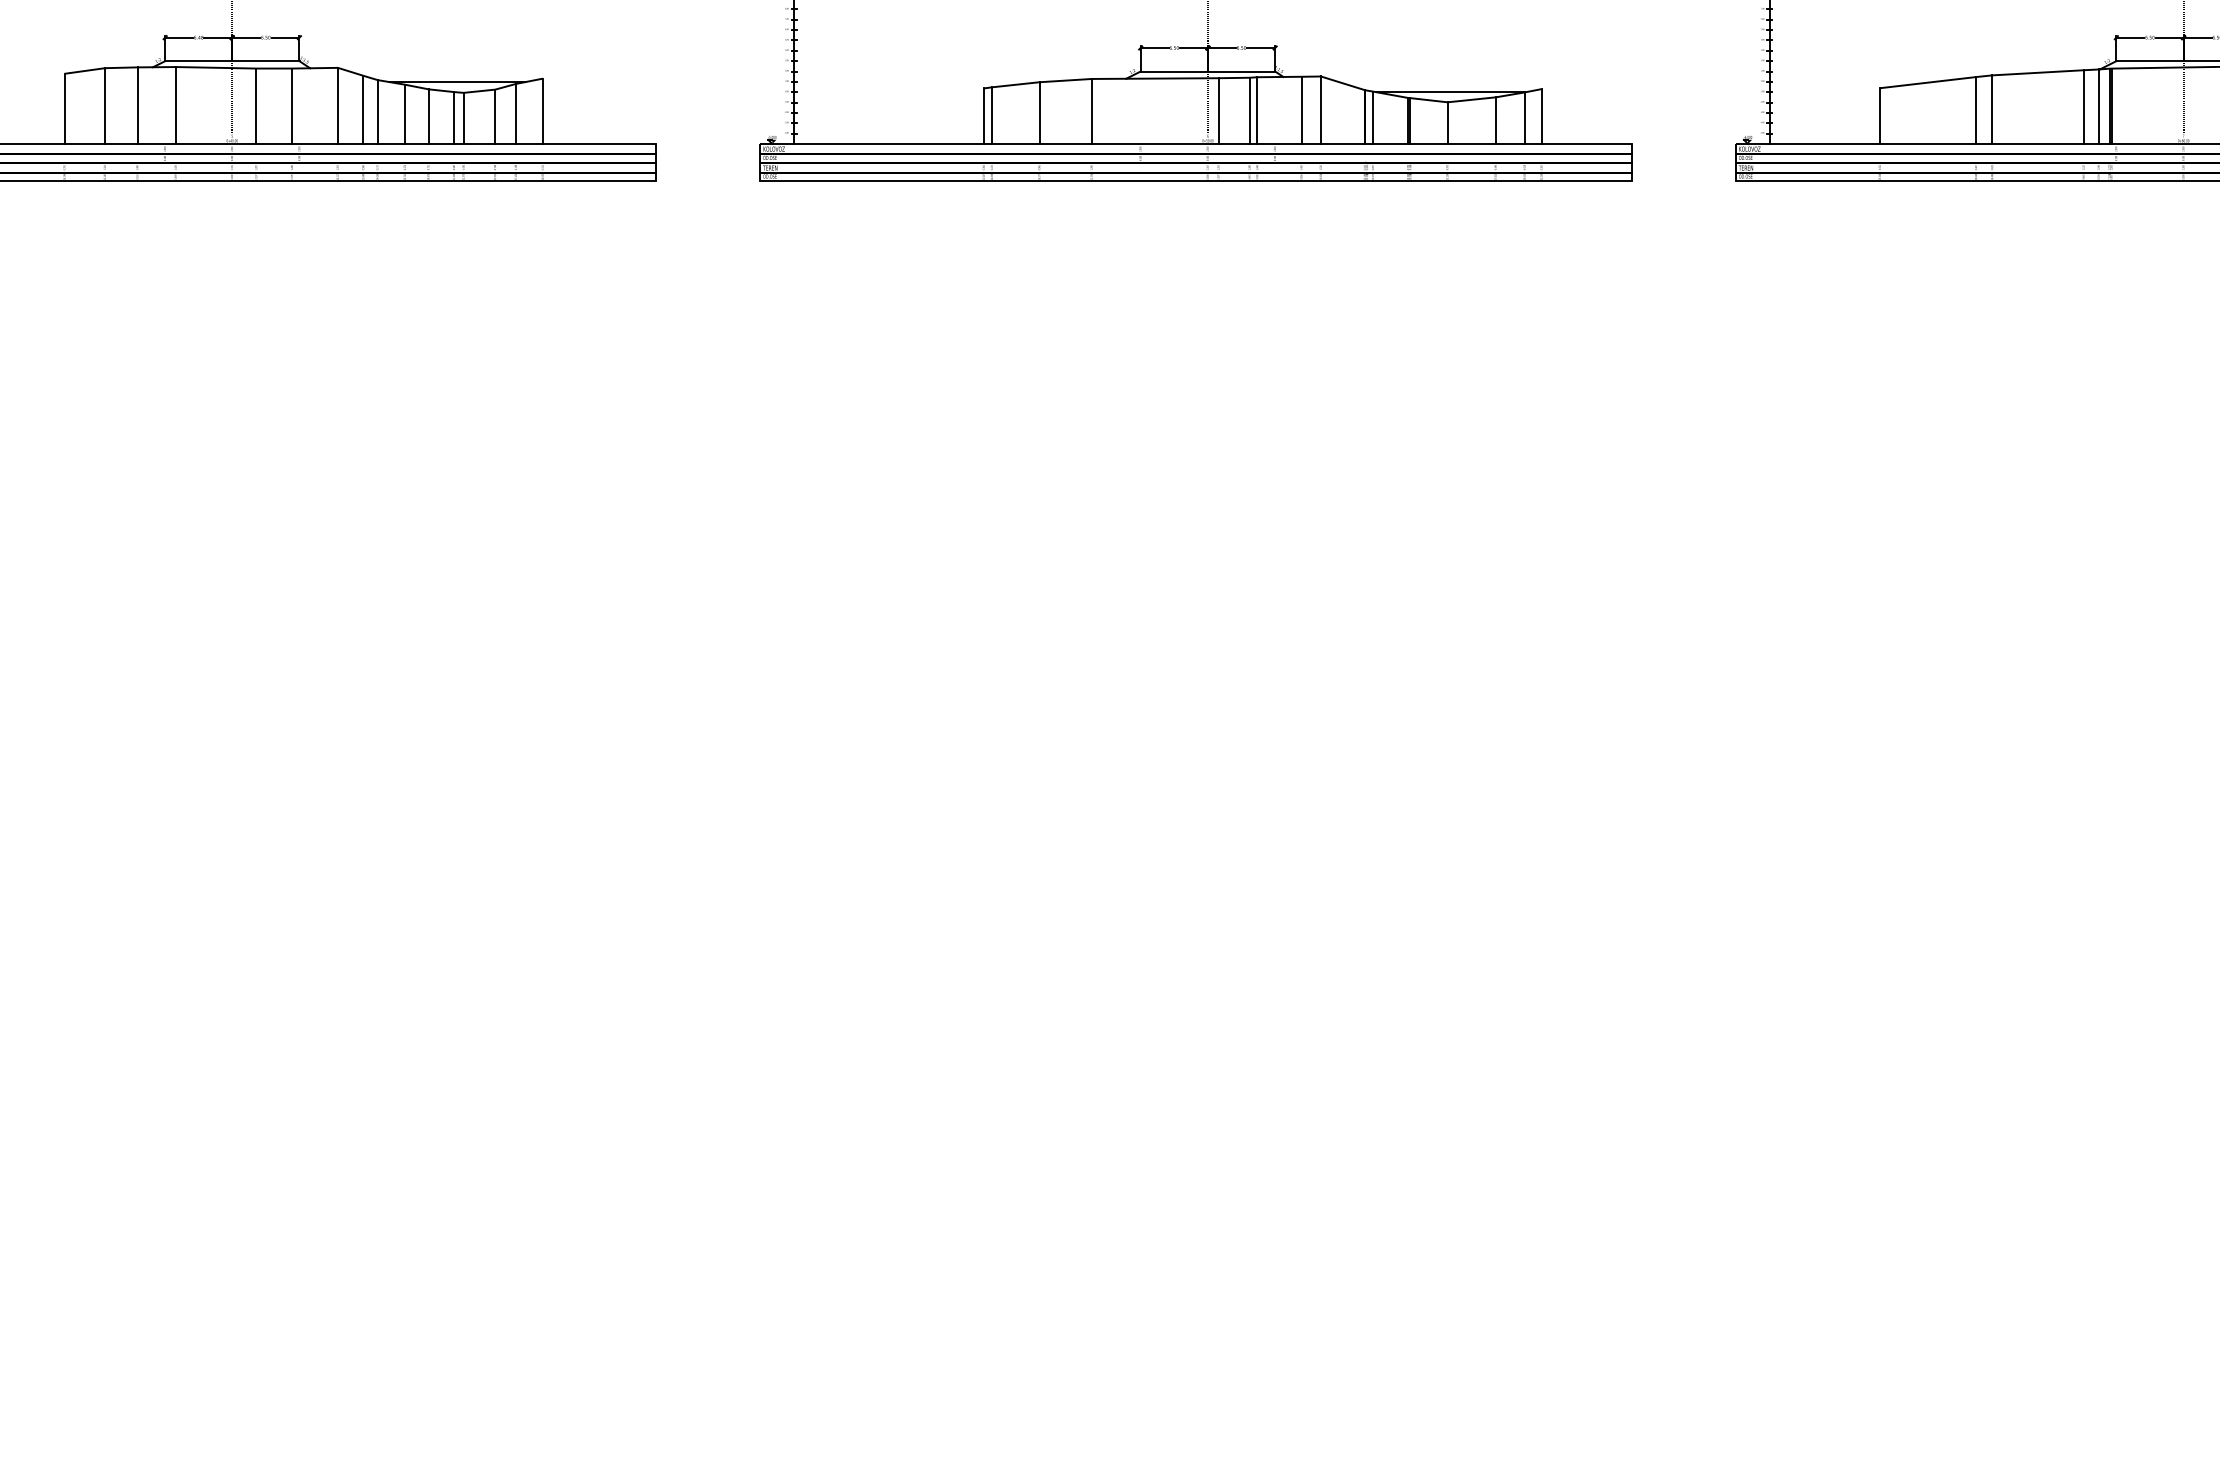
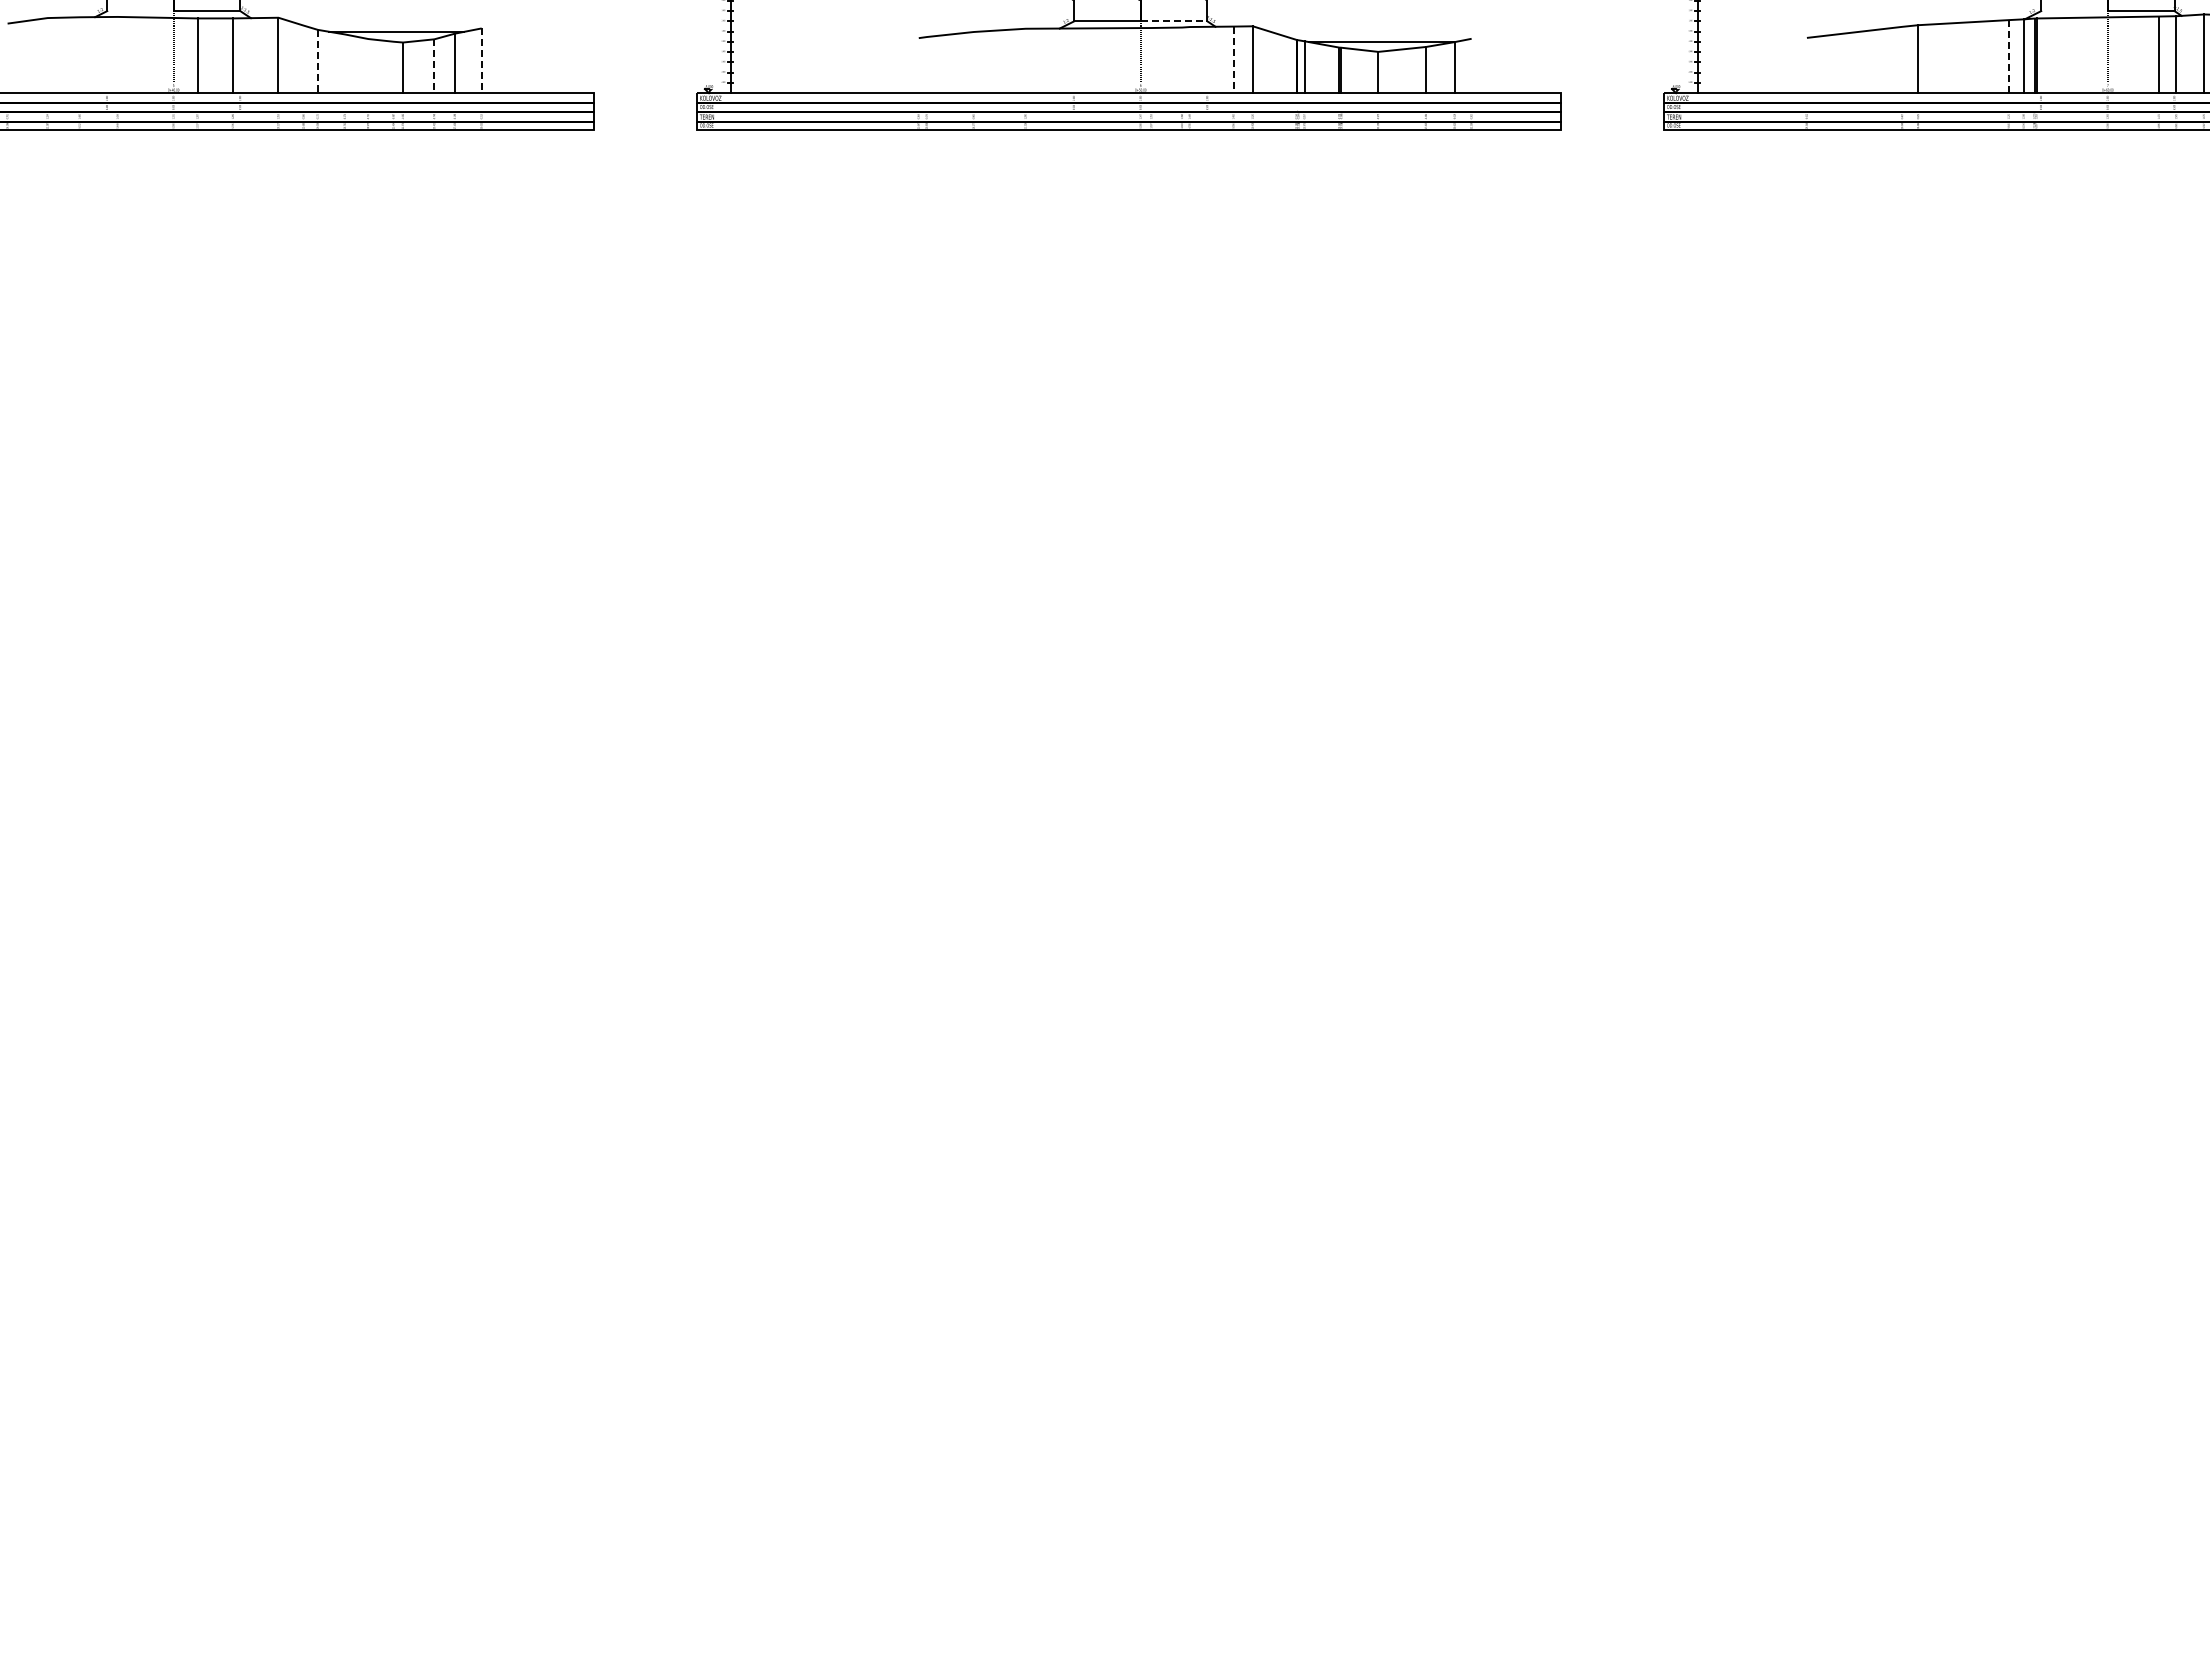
line: (198, 61) -> (140, 11), removed
line: (2149, 61) -> (2074, 11), removed
line: (1241, 71) -> (1174, 21), solid -> dashed
line: (175, 104) -> (117, 54), removed
line: (104, 105) -> (47, 55), removed
line: (137, 105) -> (79, 55), removed
line: (2083, 106) -> (2008, 56), solid -> dashed
line: (64, 108) -> (7, 58), removed
line: (363, 109) -> (303, 59), removed
line: (1976, 109) -> (1902, 59), removed
line: (1091, 110) -> (1025, 60), removed
line: (1218, 110) -> (1151, 60), removed
line: (1250, 110) -> (1182, 60), removed
line: (1257, 110) -> (1189, 60), removed
line: (1301, 110) -> (1233, 60), solid -> dashed
line: (377, 112) -> (317, 61), solid -> dashed
line: (542, 112) -> (481, 61), solid -> dashed
line: (1039, 113) -> (973, 62), removed
line: (404, 114) -> (344, 63), removed
line: (983, 116) -> (918, 65), removed
line: (991, 116) -> (926, 65), removed
line: (1541, 116) -> (1471, 65), removed
line: (1879, 116) -> (1806, 65), removed
line: (428, 117) -> (368, 66), removed
line: (495, 117) -> (434, 66), solid -> dashed
line: (454, 118) -> (393, 67), removed

